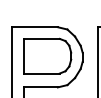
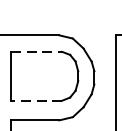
line: (42, 38) -> (37, 51), solid -> dashed
line: (41, 73) -> (36, 100), solid -> dashed

